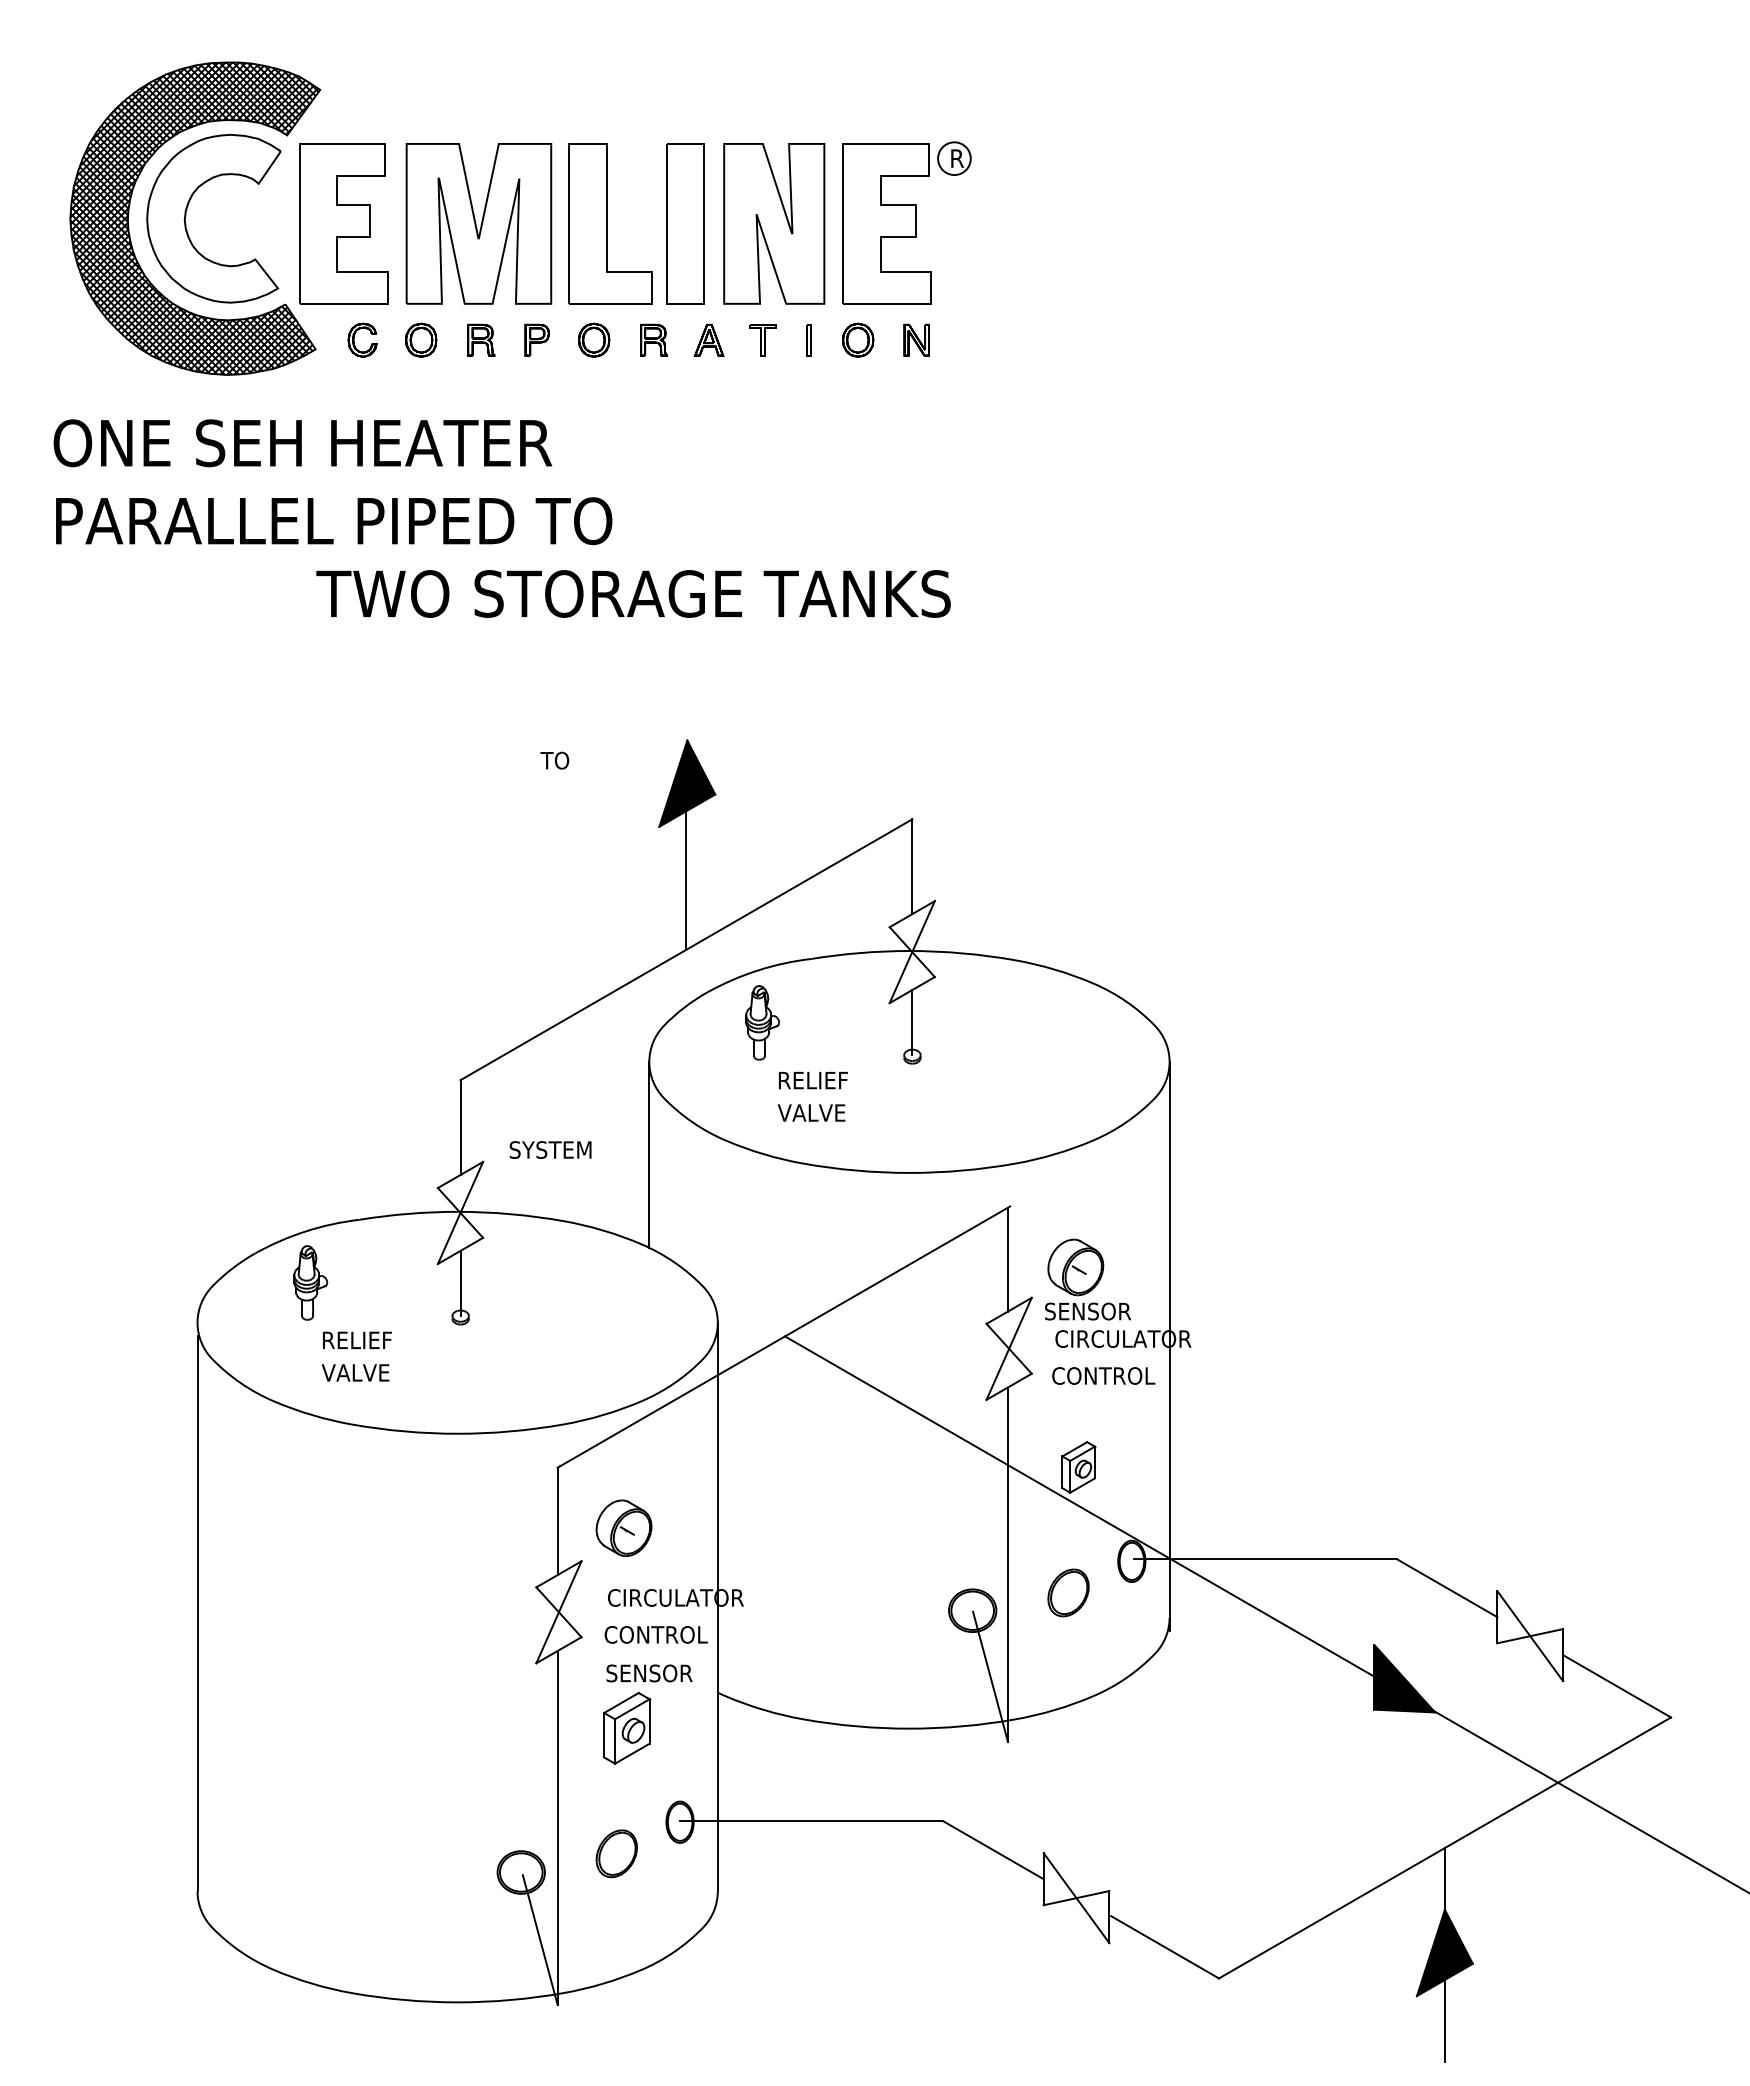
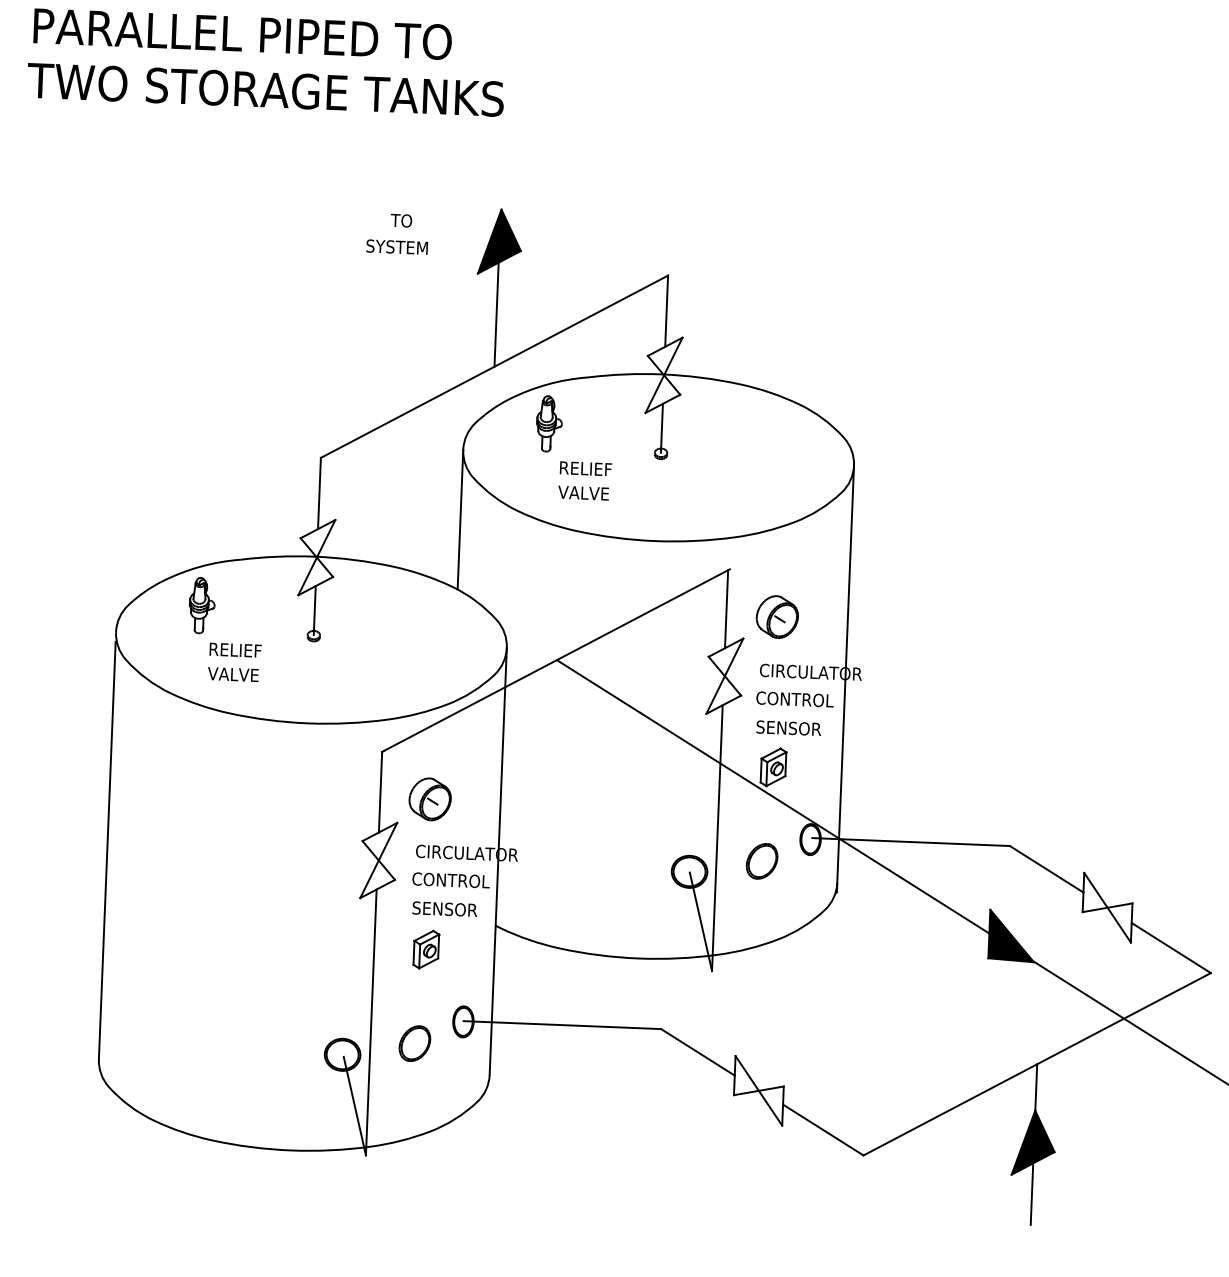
text: (633, 593) -> (265, 89), moved
text: (550, 1149) -> (397, 246), moved
text: (1087, 1311) -> (788, 728), moved
part: (626, 1727) -> (426, 949), size x0.71

